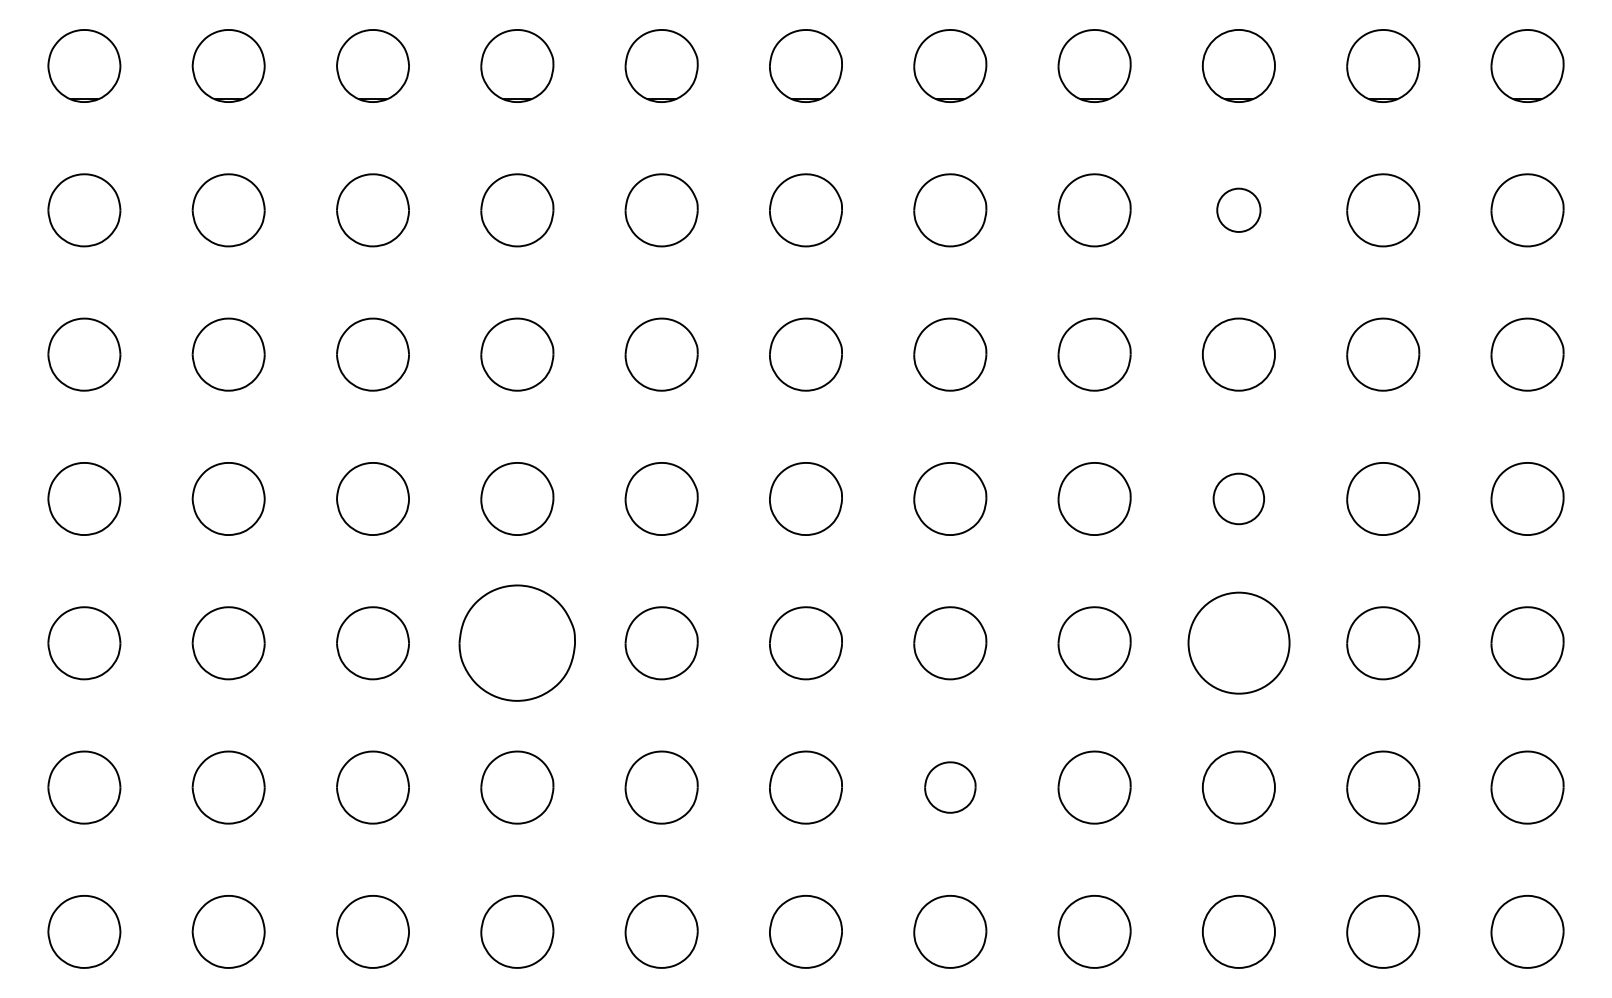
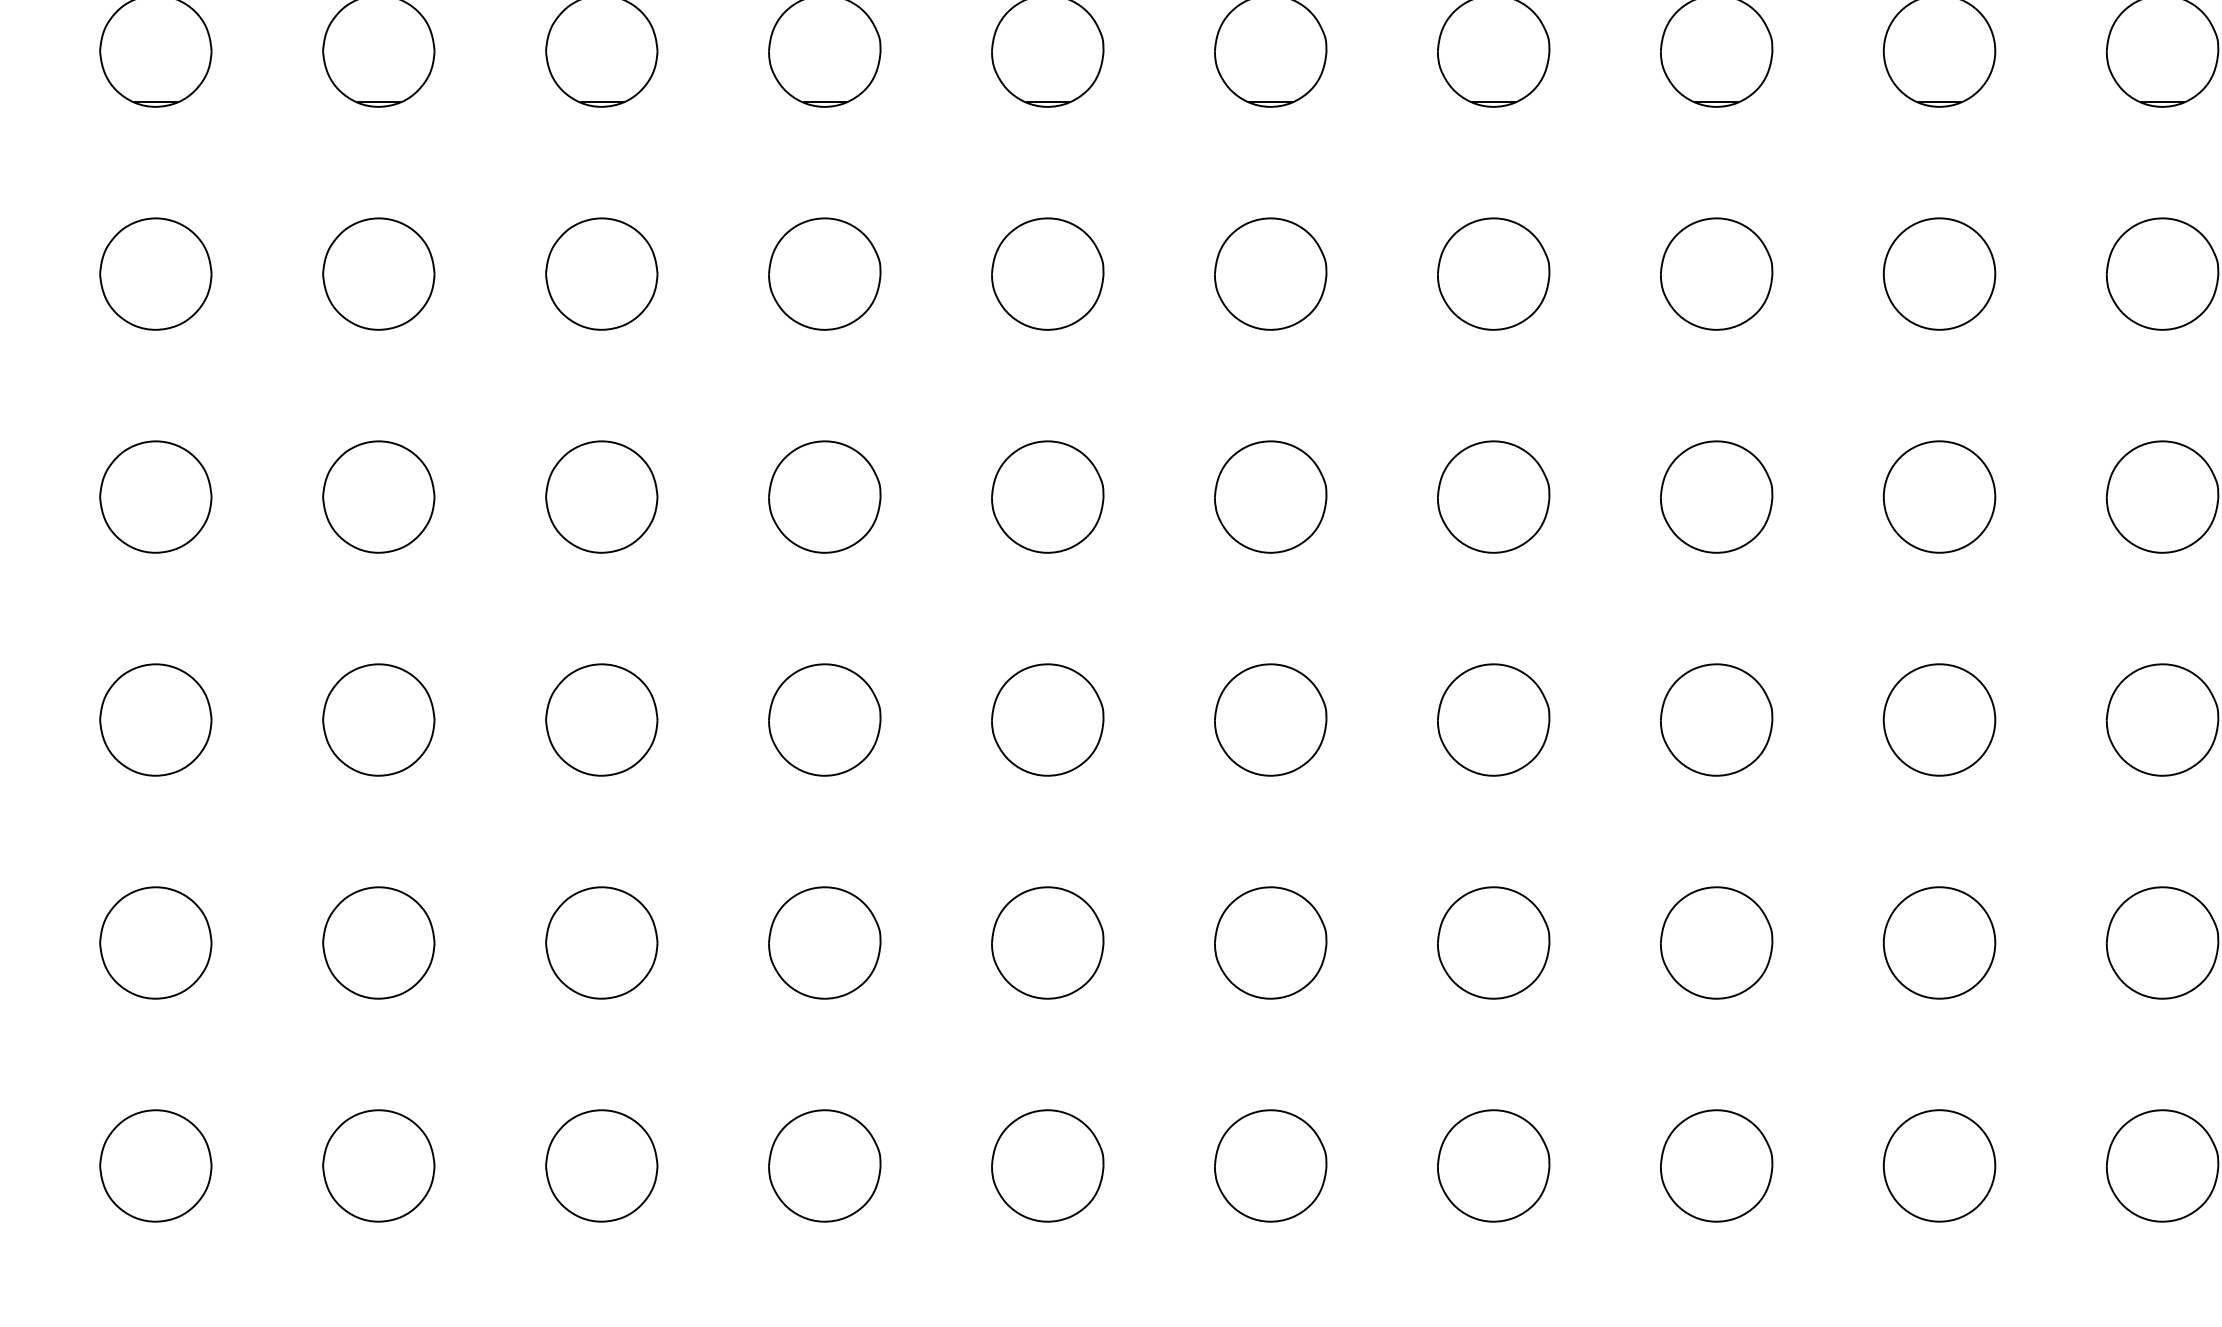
circle: (1238, 210) -> (1938, 274), size x1.67
circle: (1238, 498) -> (1938, 719), size x1.43
part: (517, 643) -> (824, 943), size x0.62
circle: (1238, 643) -> (1938, 943), size x0.71
part: (950, 787) -> (1493, 1165), size x1.43

